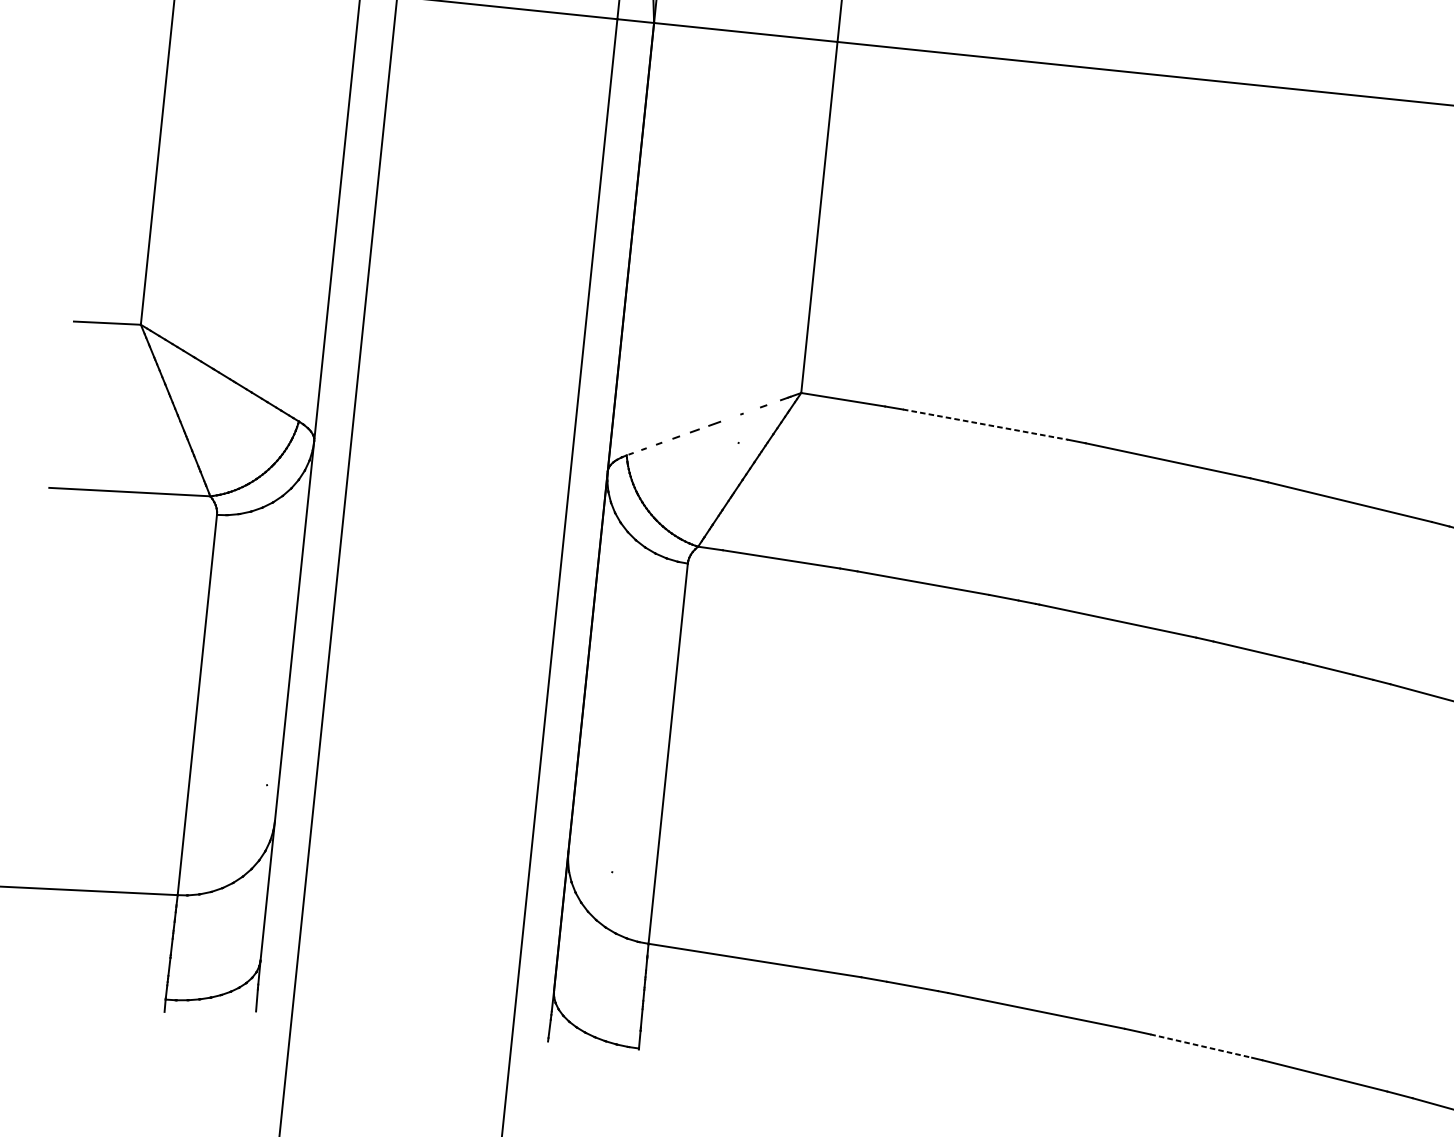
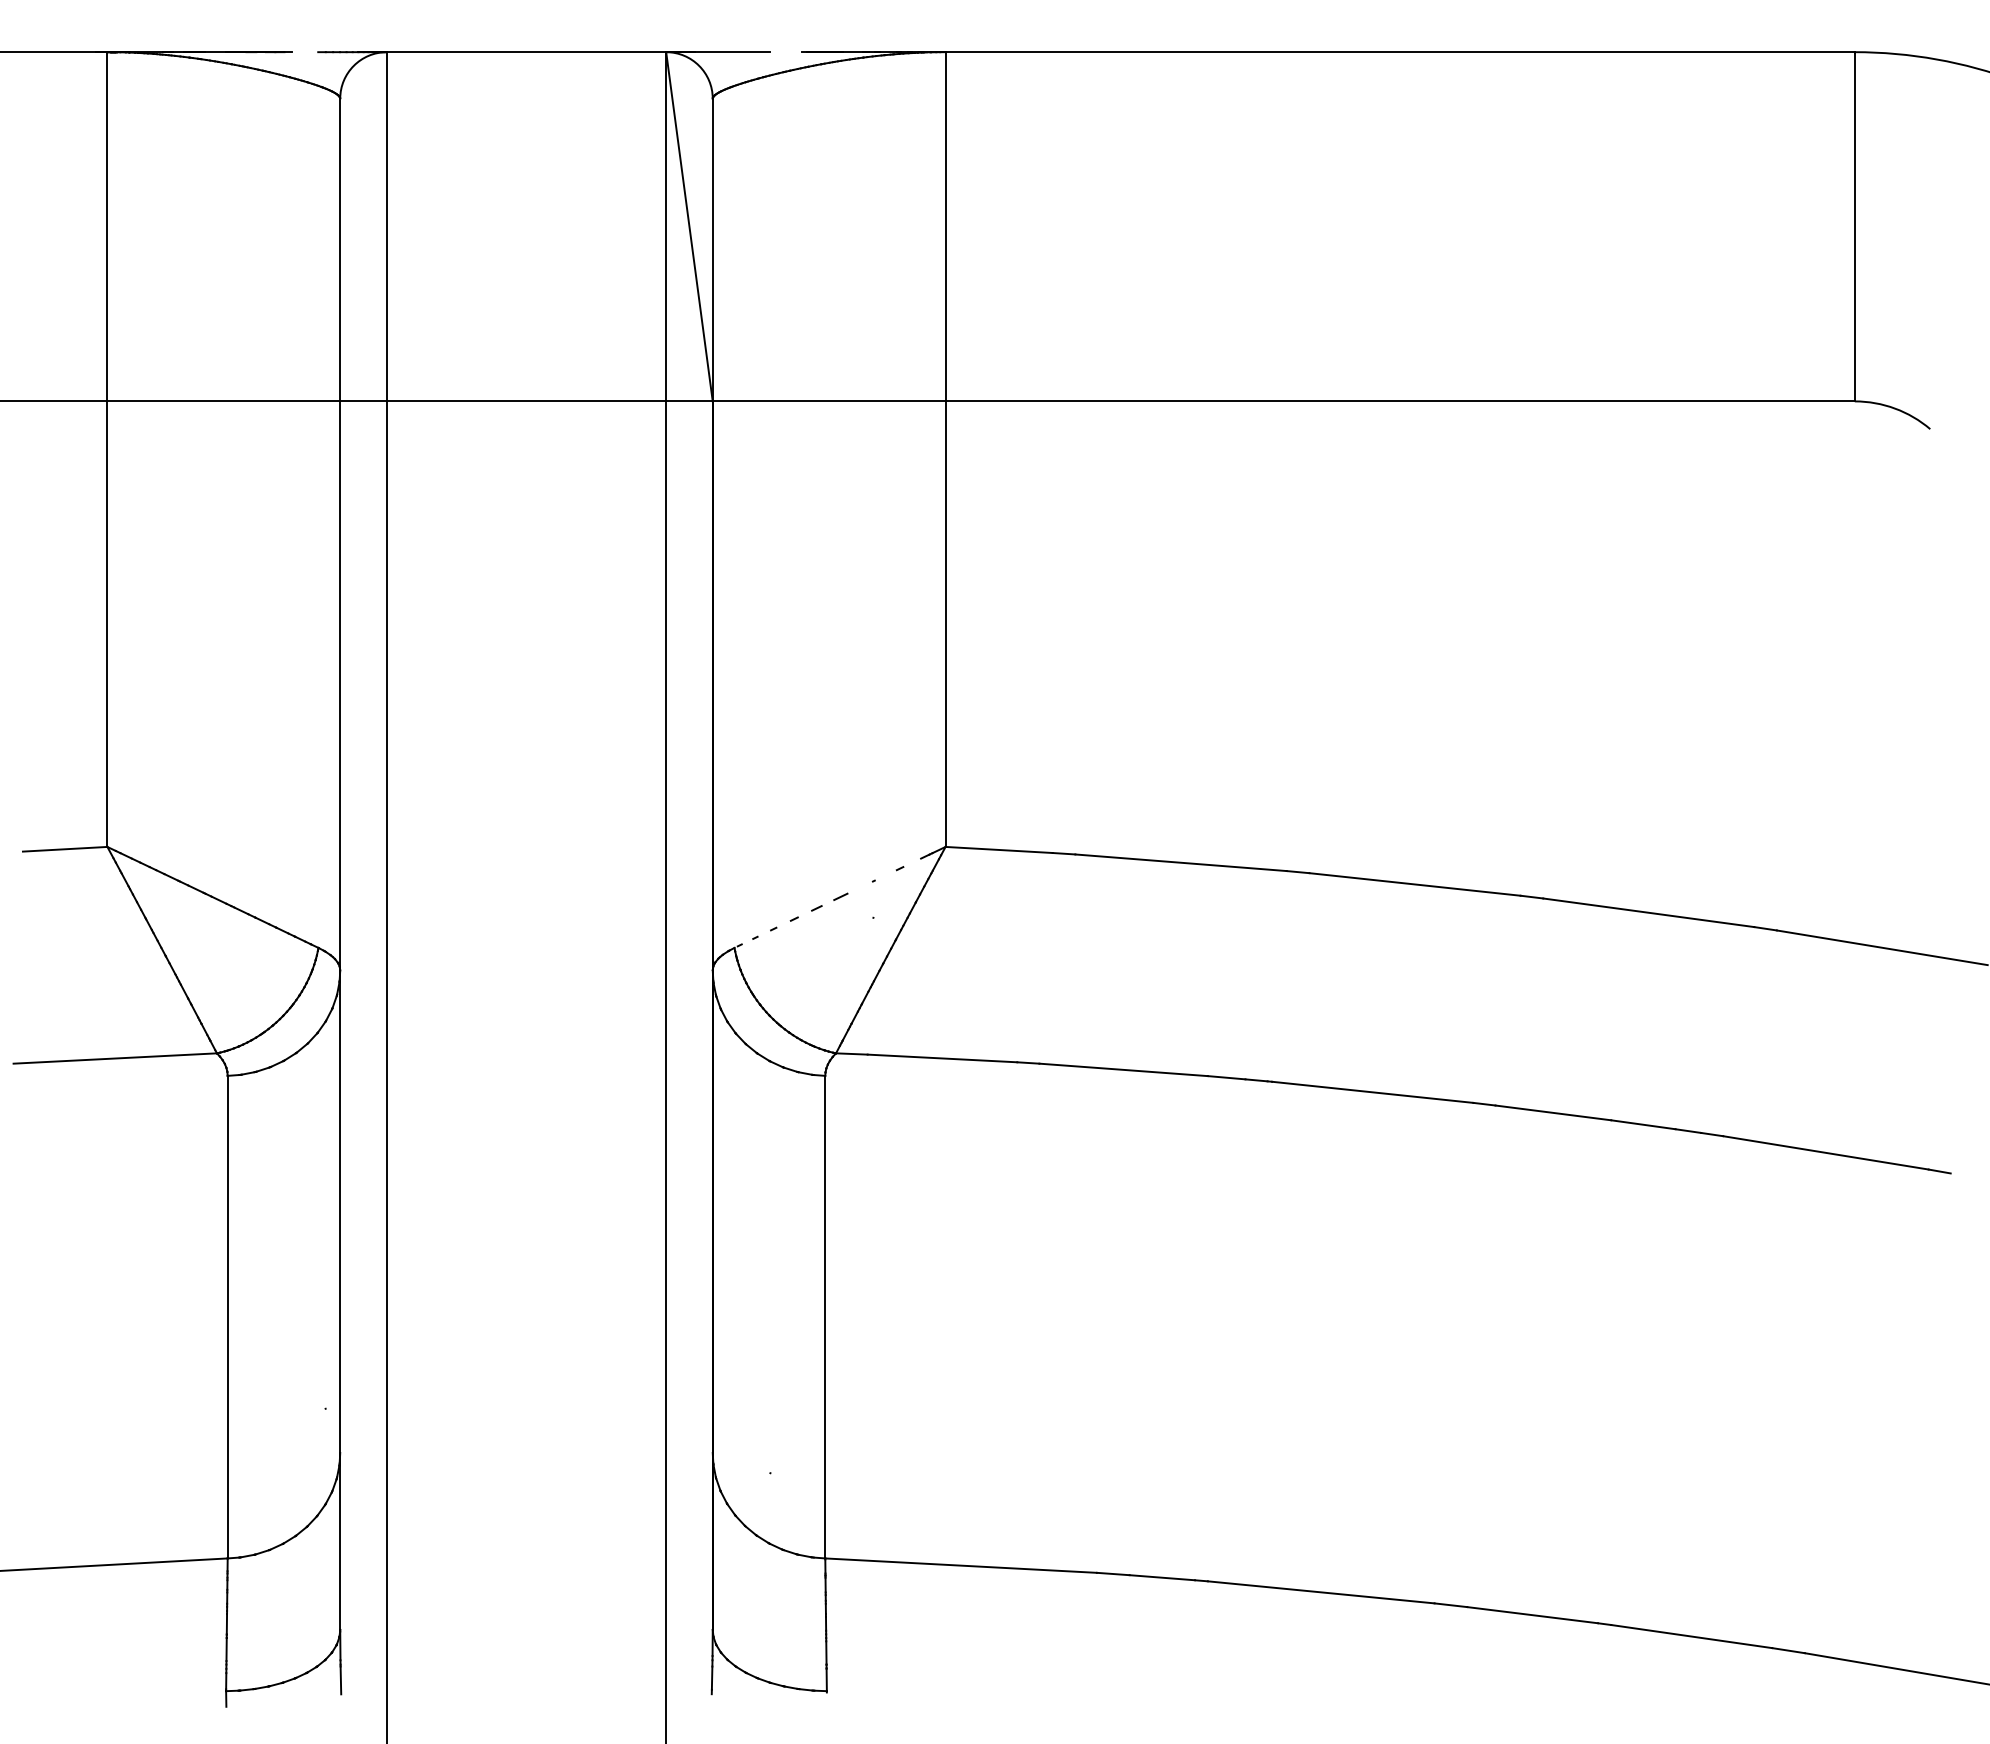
line: (985, 424) -> (1181, 862), dashed -> solid
line: (1201, 1046) -> (1532, 1615), dashed -> solid

